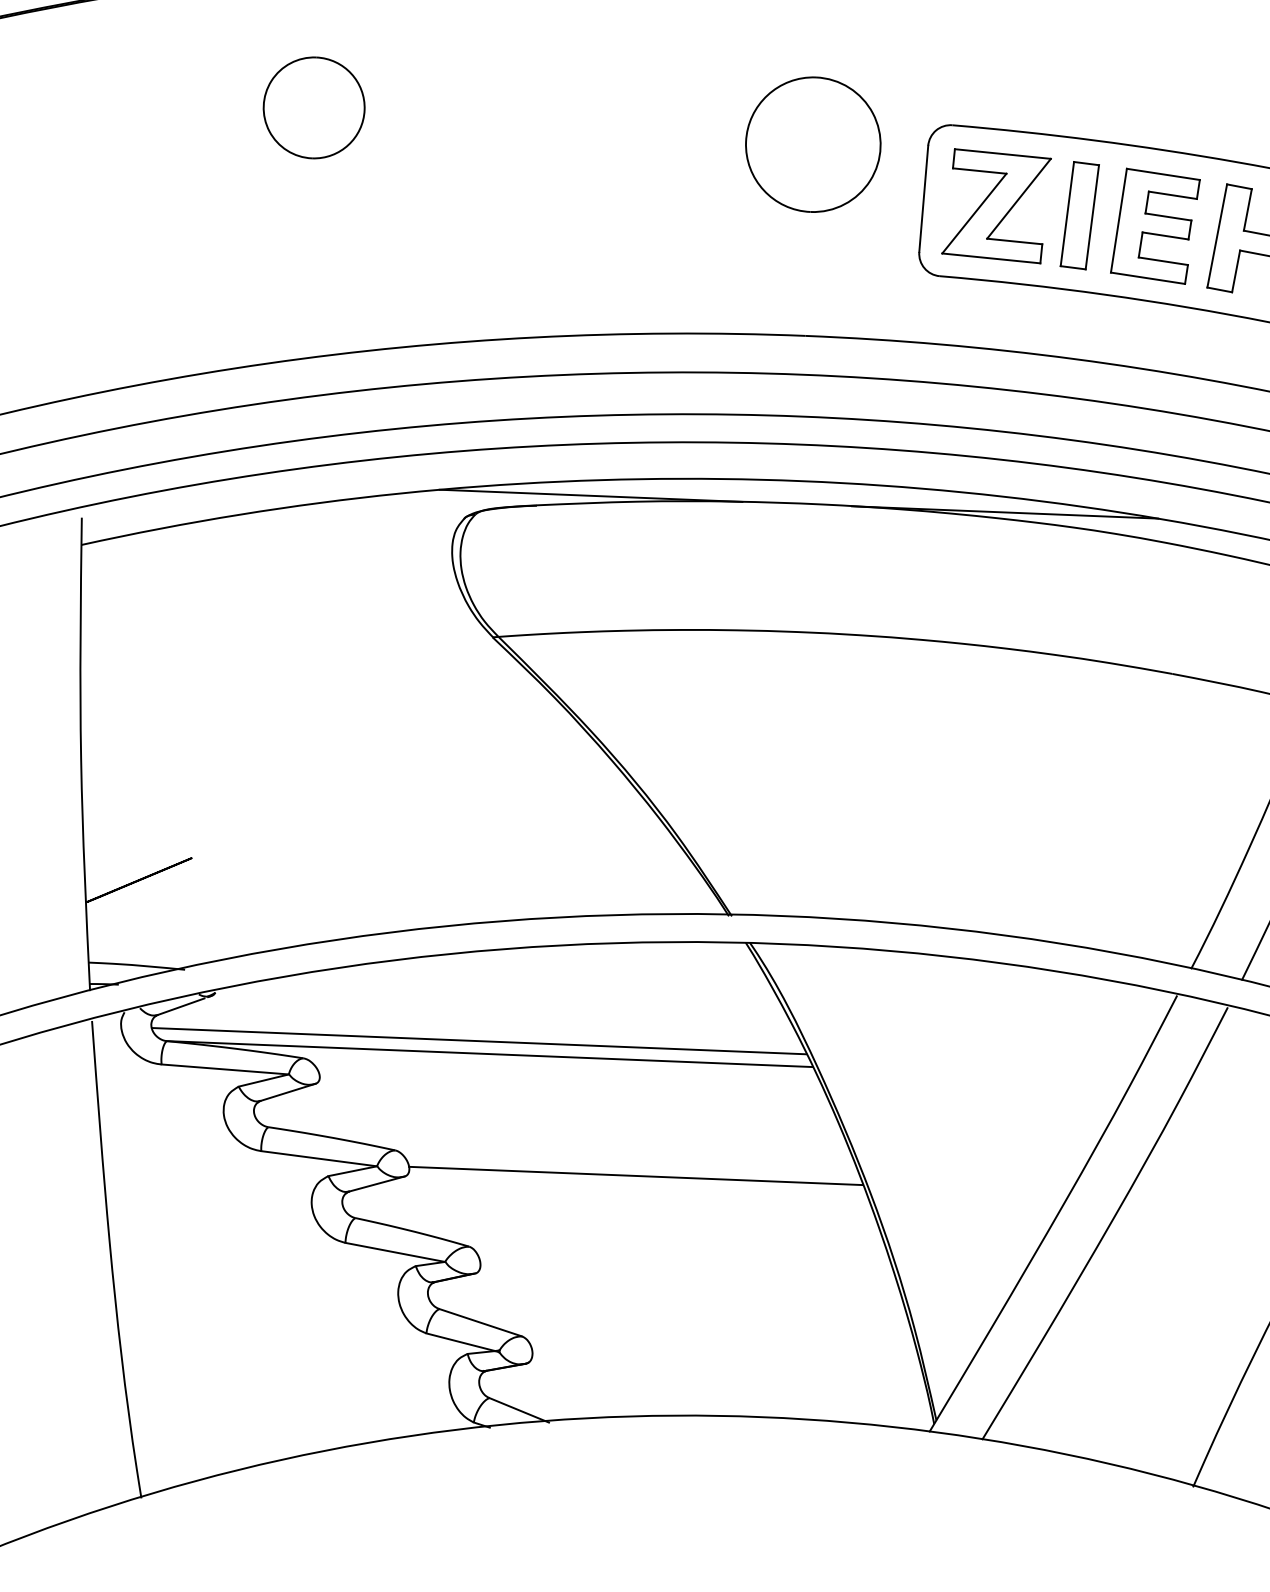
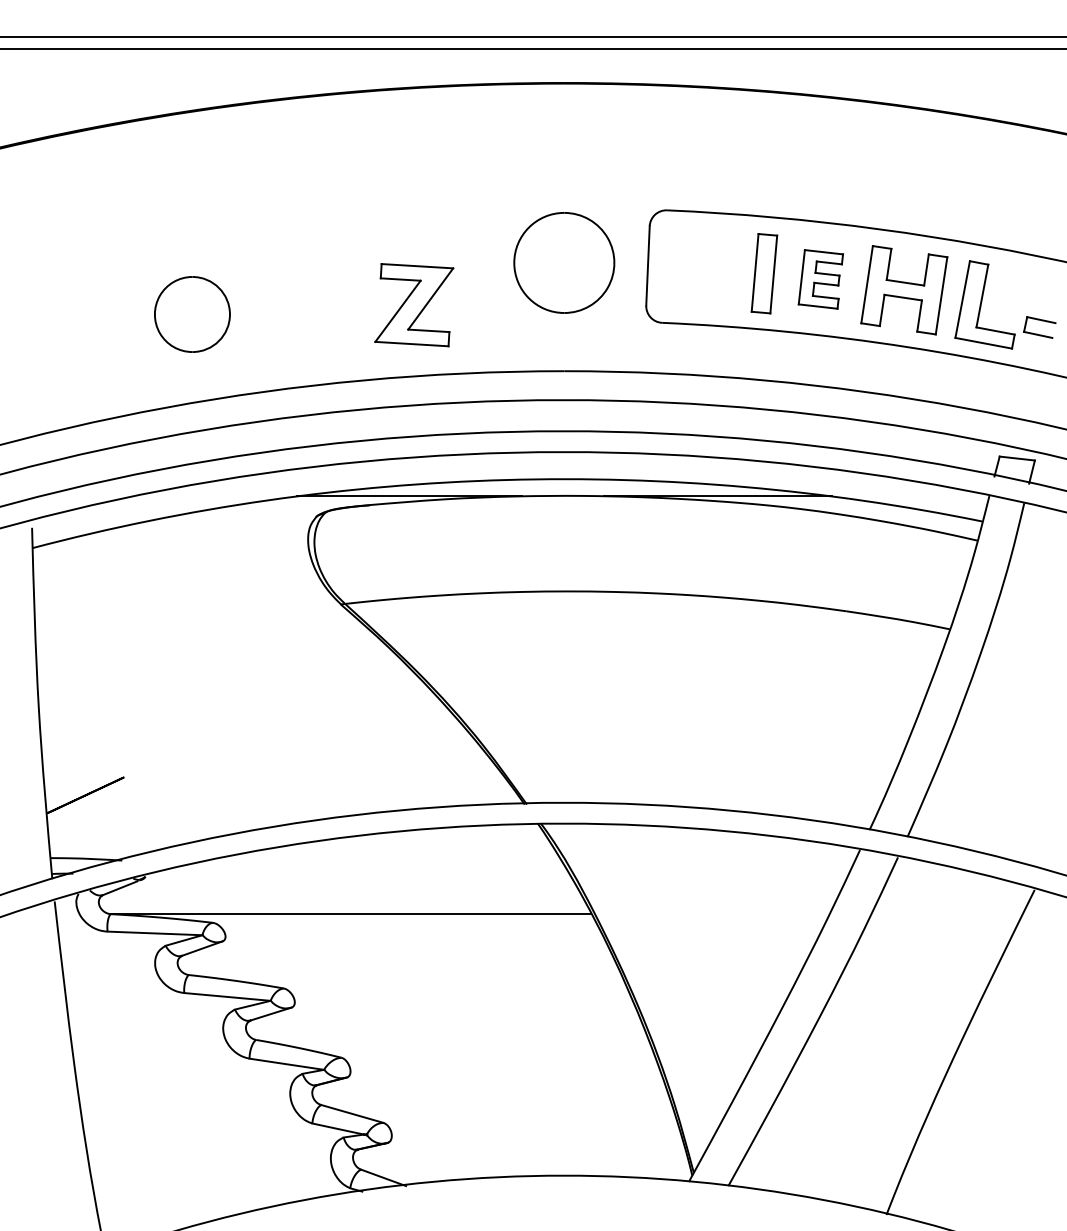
part: (314, 107) -> (192, 314), moved
part: (813, 144) -> (564, 262), moved
part: (996, 206) -> (414, 305), moved
part: (1154, 226) -> (820, 279), size x0.7
line: (478, 1040) -> (342, 904), removed
line: (634, 1176) -> (462, 1000), removed

